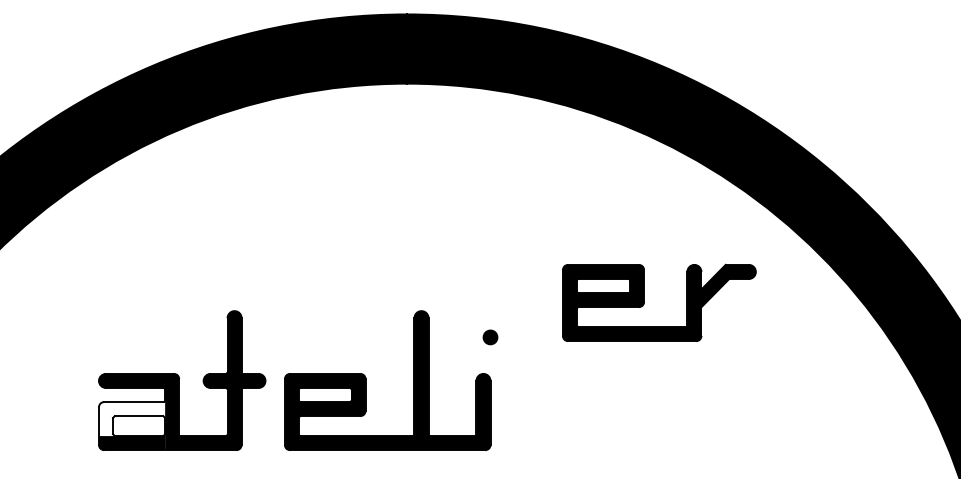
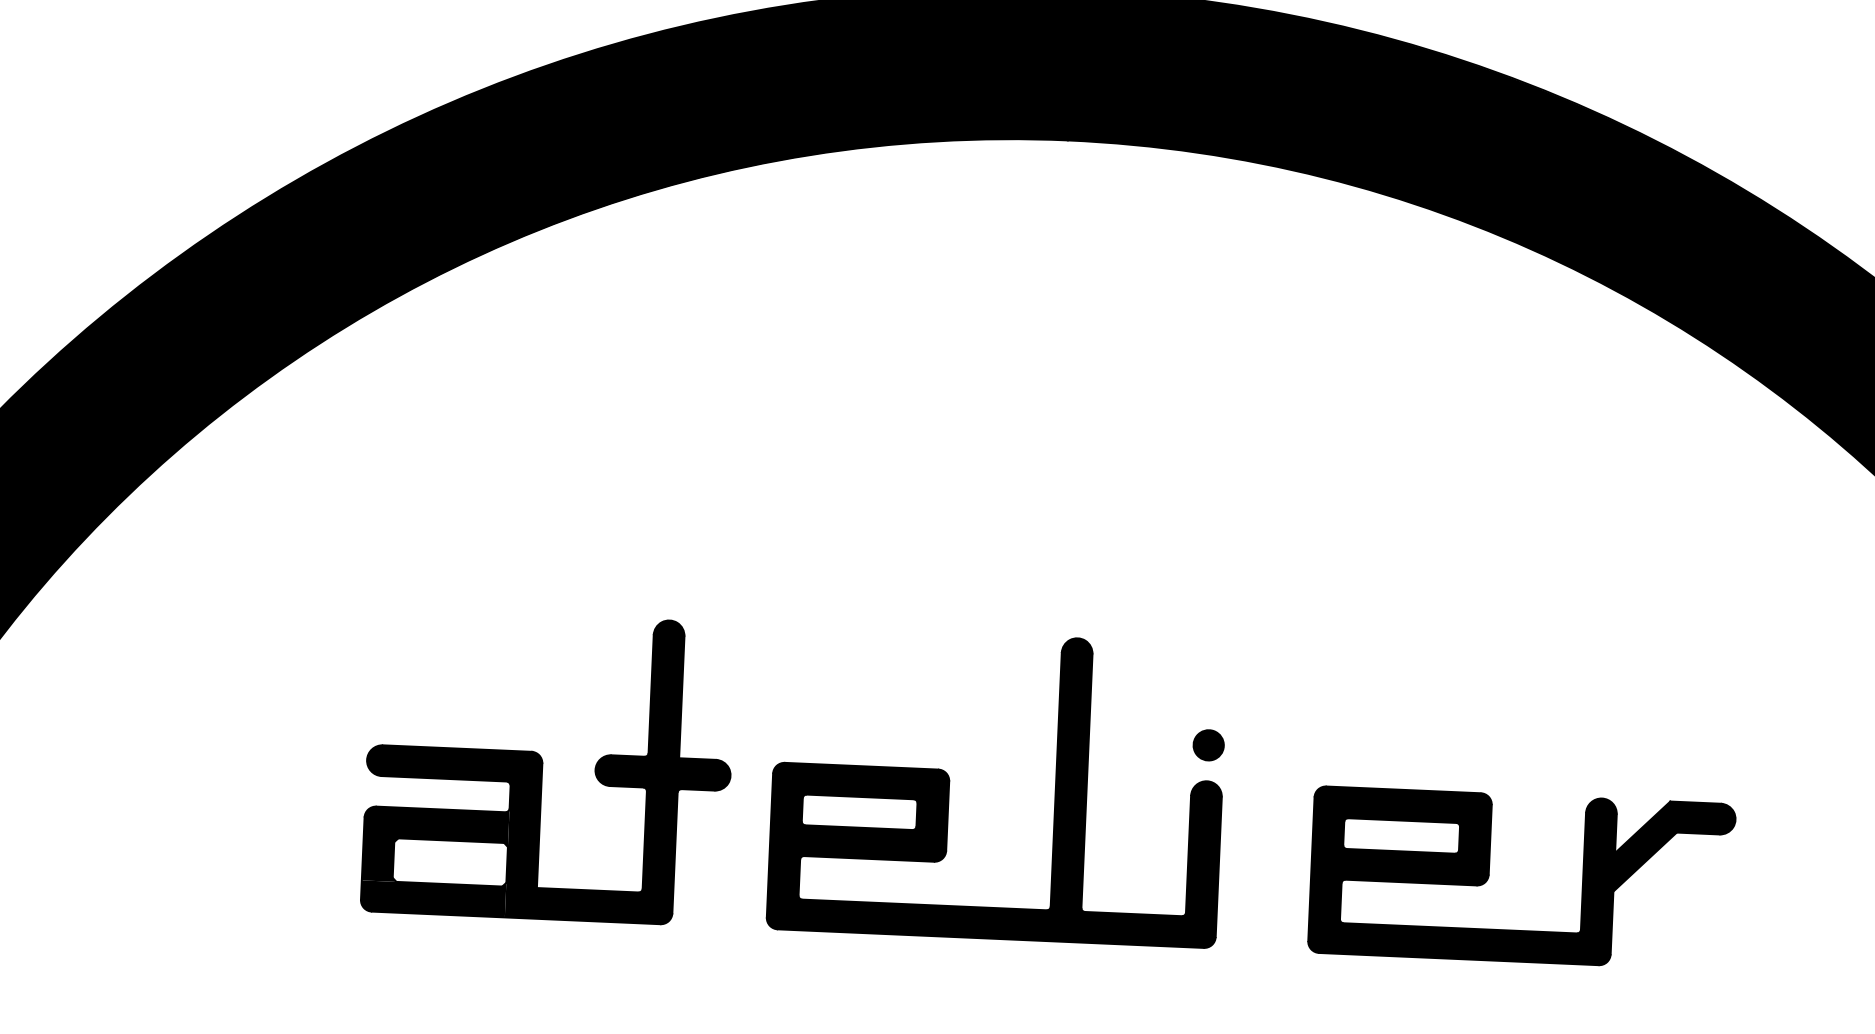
part: (644, 302) -> (1489, 875), moved
part: (490, 337) -> (1208, 745), moved
fill: (132, 418) -> (436, 845), added

